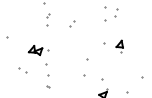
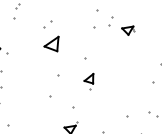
part: (129, 16) -> (127, 29), added
part: (77, 36) -> (51, 42), added
part: (119, 46) -> (88, 81), moved

